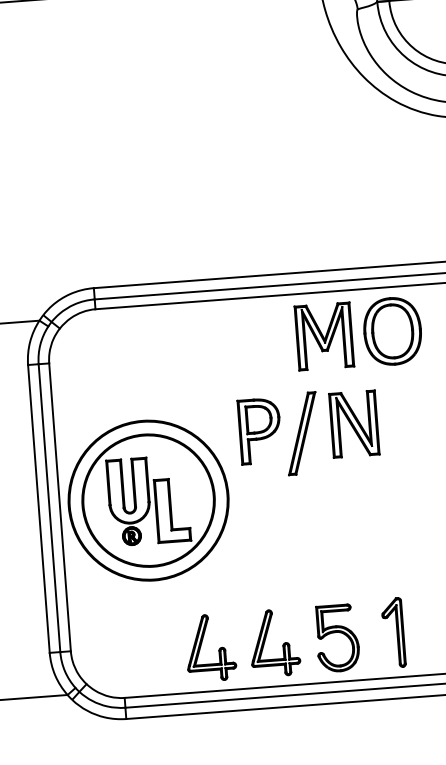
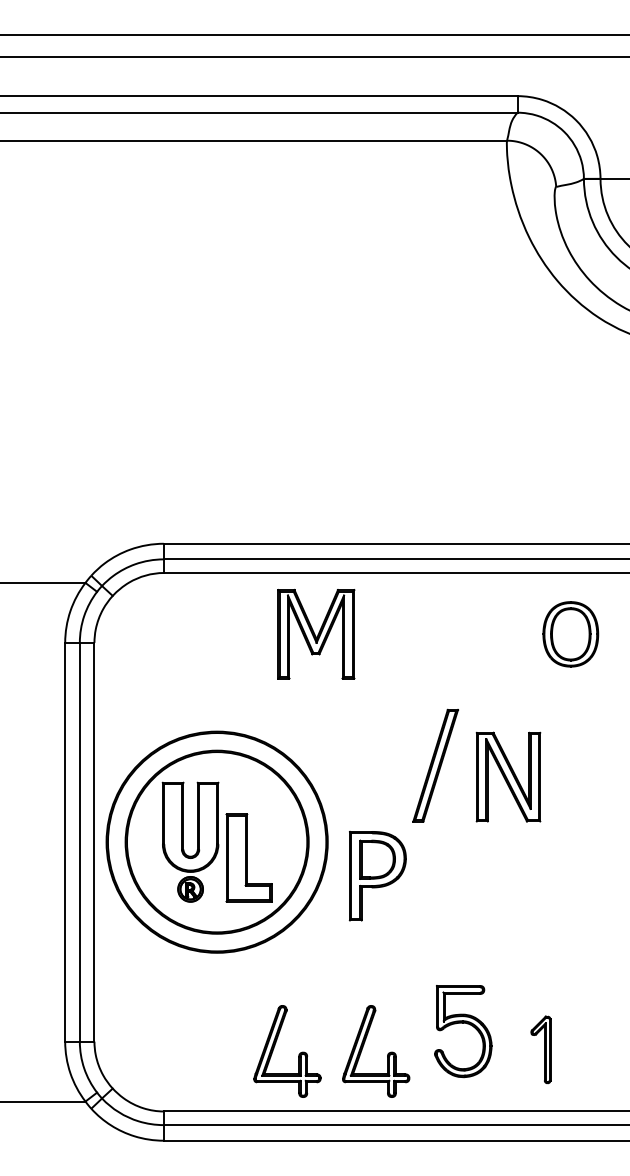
part: (392, 331) -> (570, 634), size x0.7
part: (324, 336) -> (316, 634), moved
part: (354, 423) -> (508, 776), moved
part: (259, 431) -> (377, 876), moved
part: (337, 632) -> (463, 1023), moved
part: (393, 632) -> (540, 1049), size x0.7

